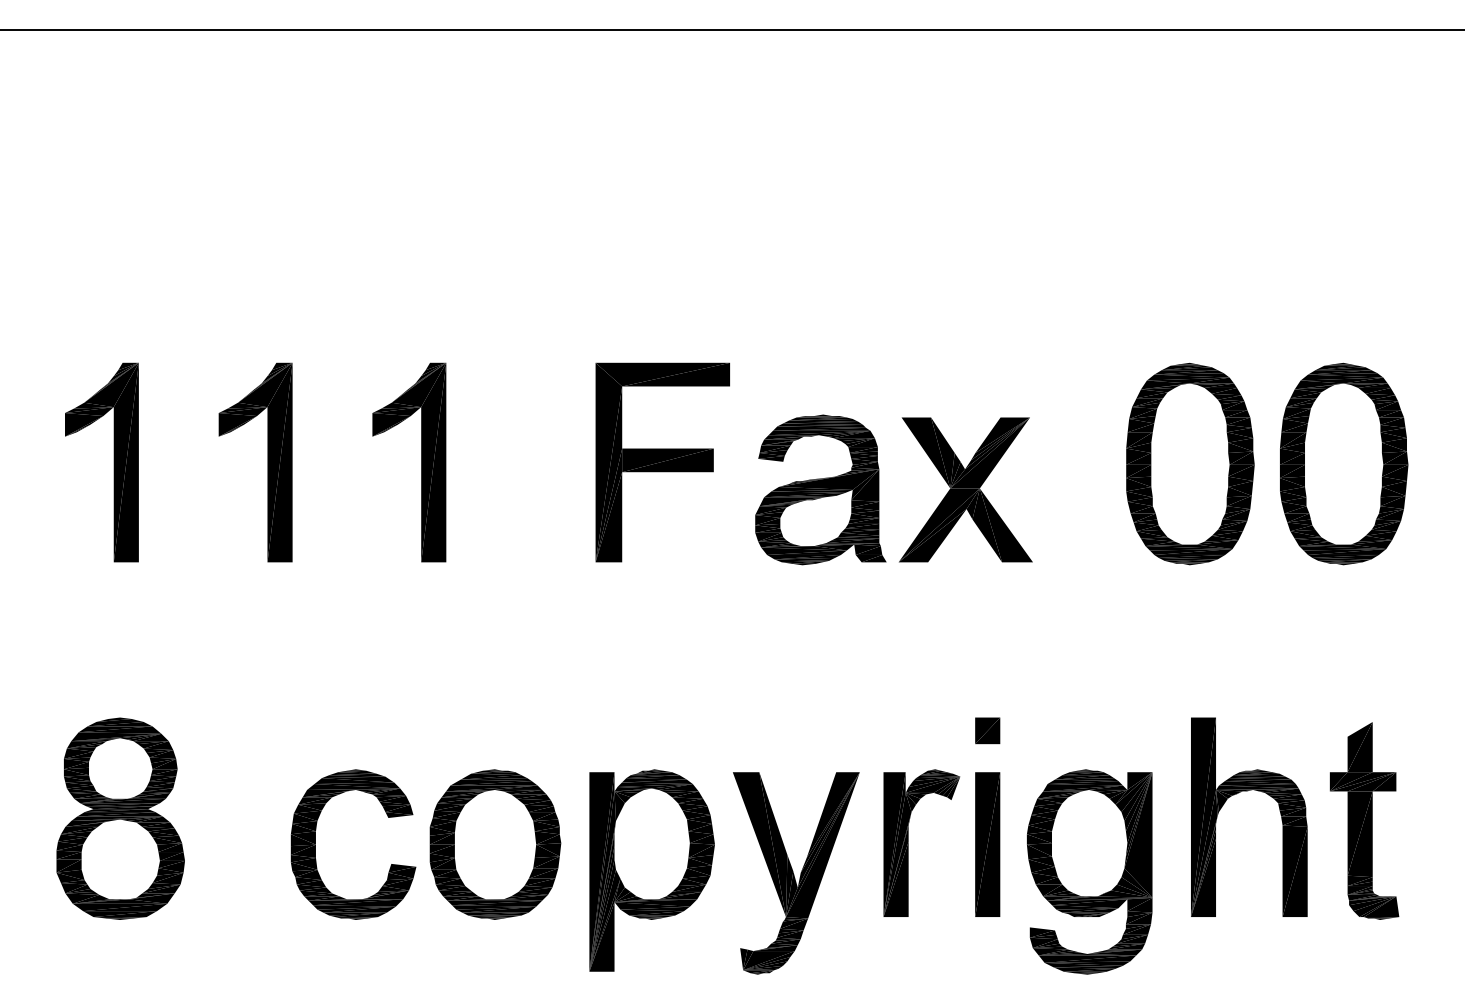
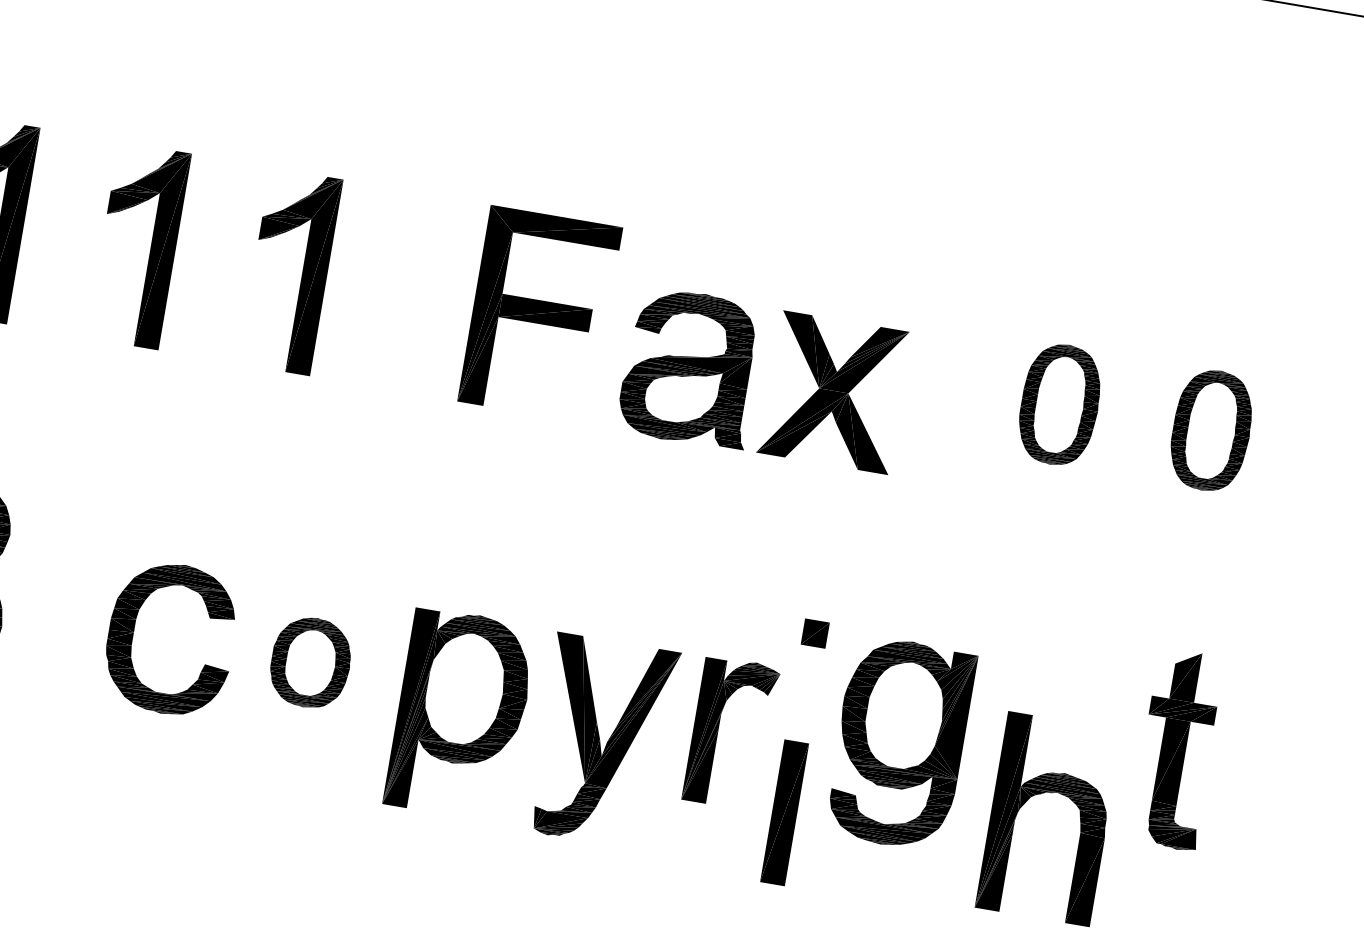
part: (1190, 463) -> (1060, 404), size x0.6
part: (1344, 463) -> (1212, 430), size x0.6
part: (1247, 791) -> (1051, 793), moved
part: (1364, 820) -> (1177, 749), moved
part: (495, 844) -> (310, 662), size x0.6
part: (987, 844) -> (784, 812), moved
part: (1089, 871) -> (899, 743), moved

